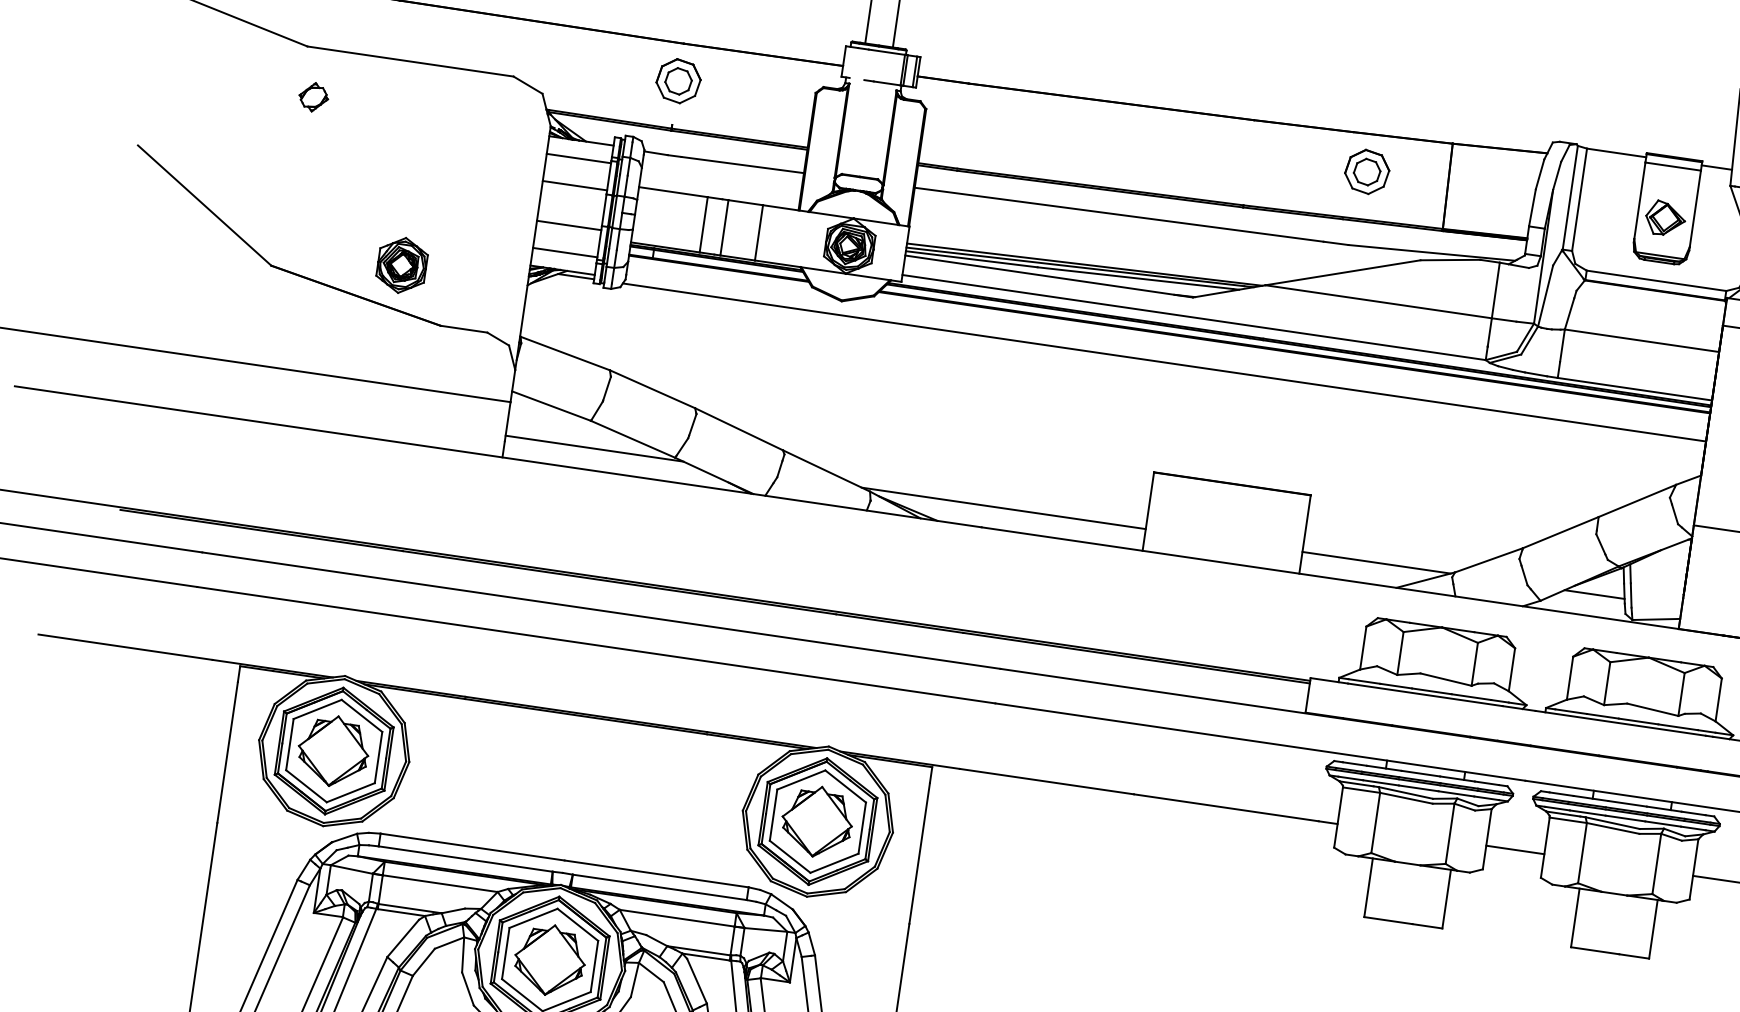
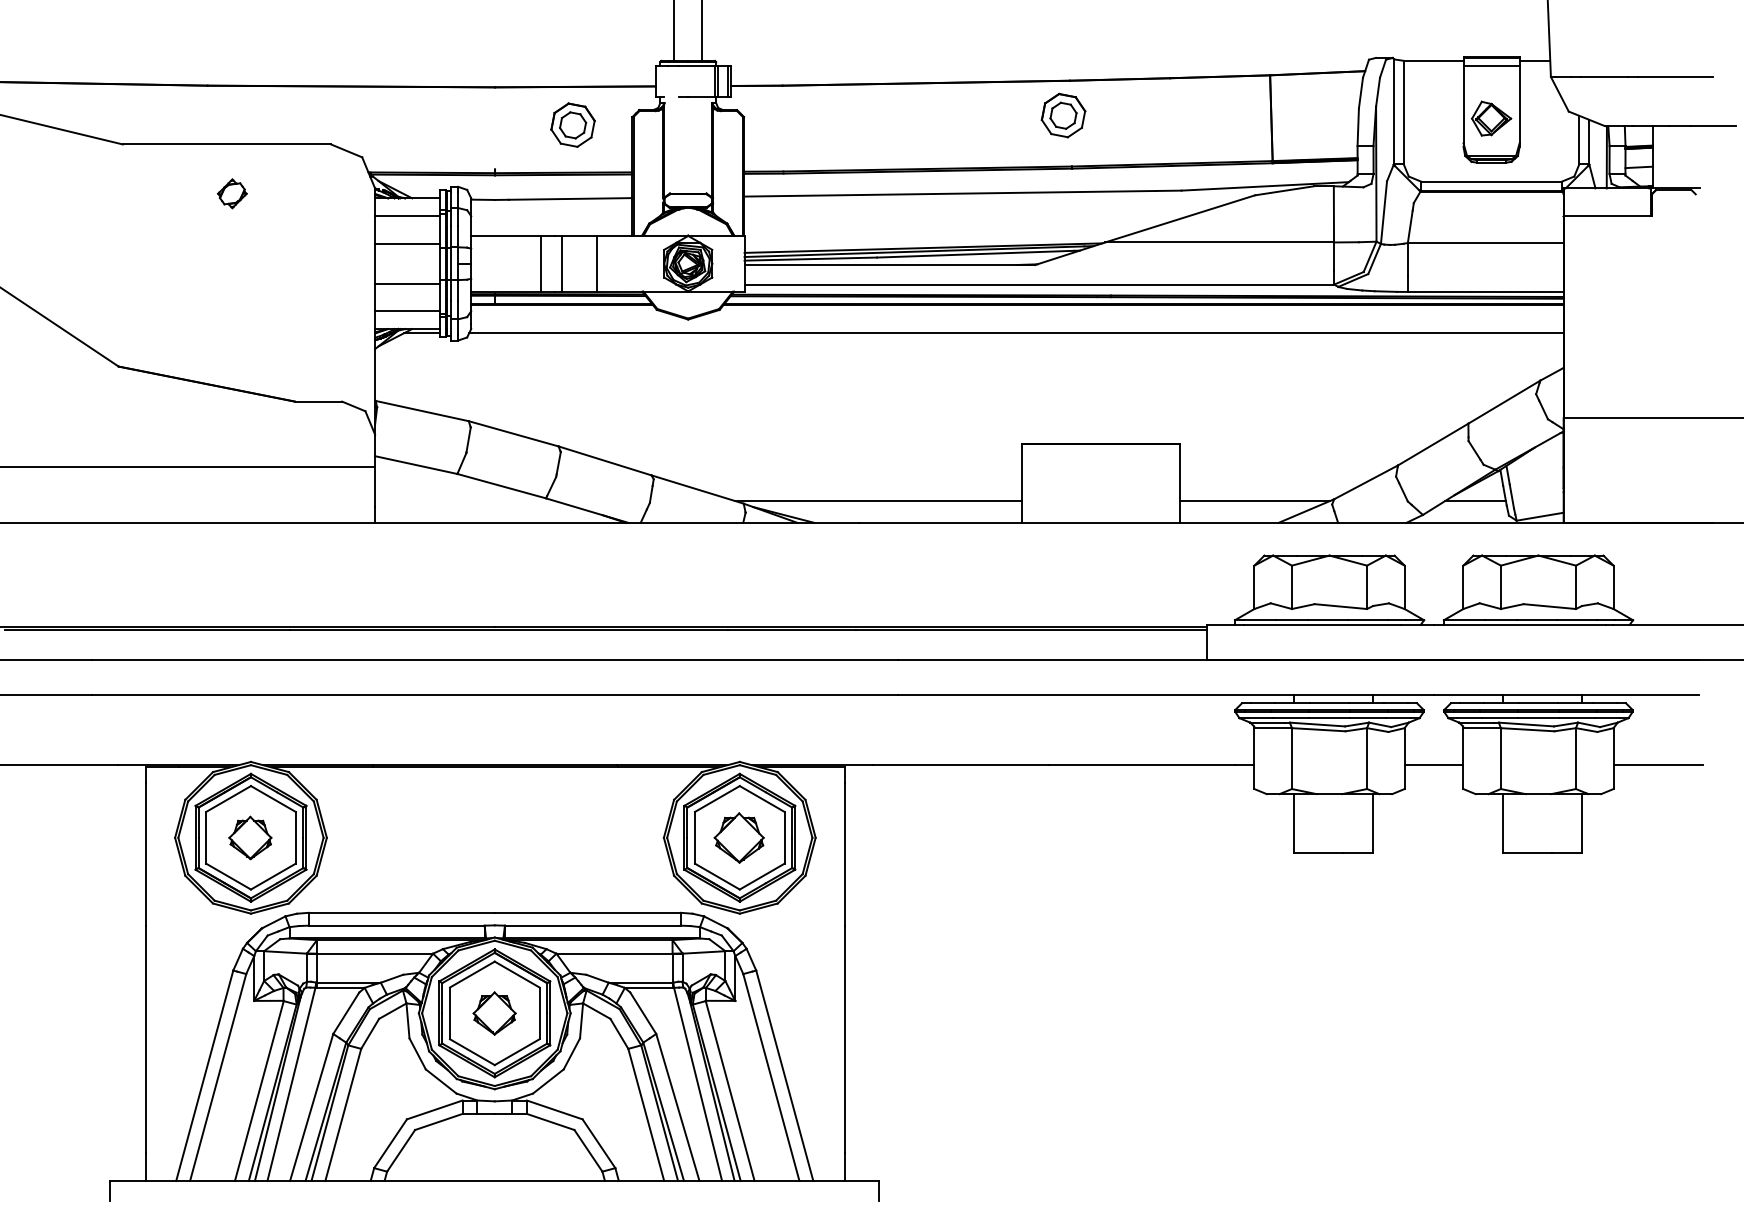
part: (678, 80) -> (572, 124), moved
part: (313, 96) -> (232, 193), moved
part: (1367, 171) -> (1063, 115), moved
part: (402, 265) -> (248, 347), removed
line: (594, 448) -> (464, 500), removed
part: (333, 750) -> (250, 837), size x0.6
part: (817, 821) -> (739, 837), size x0.7
part: (549, 960) -> (494, 1013), size x0.6

